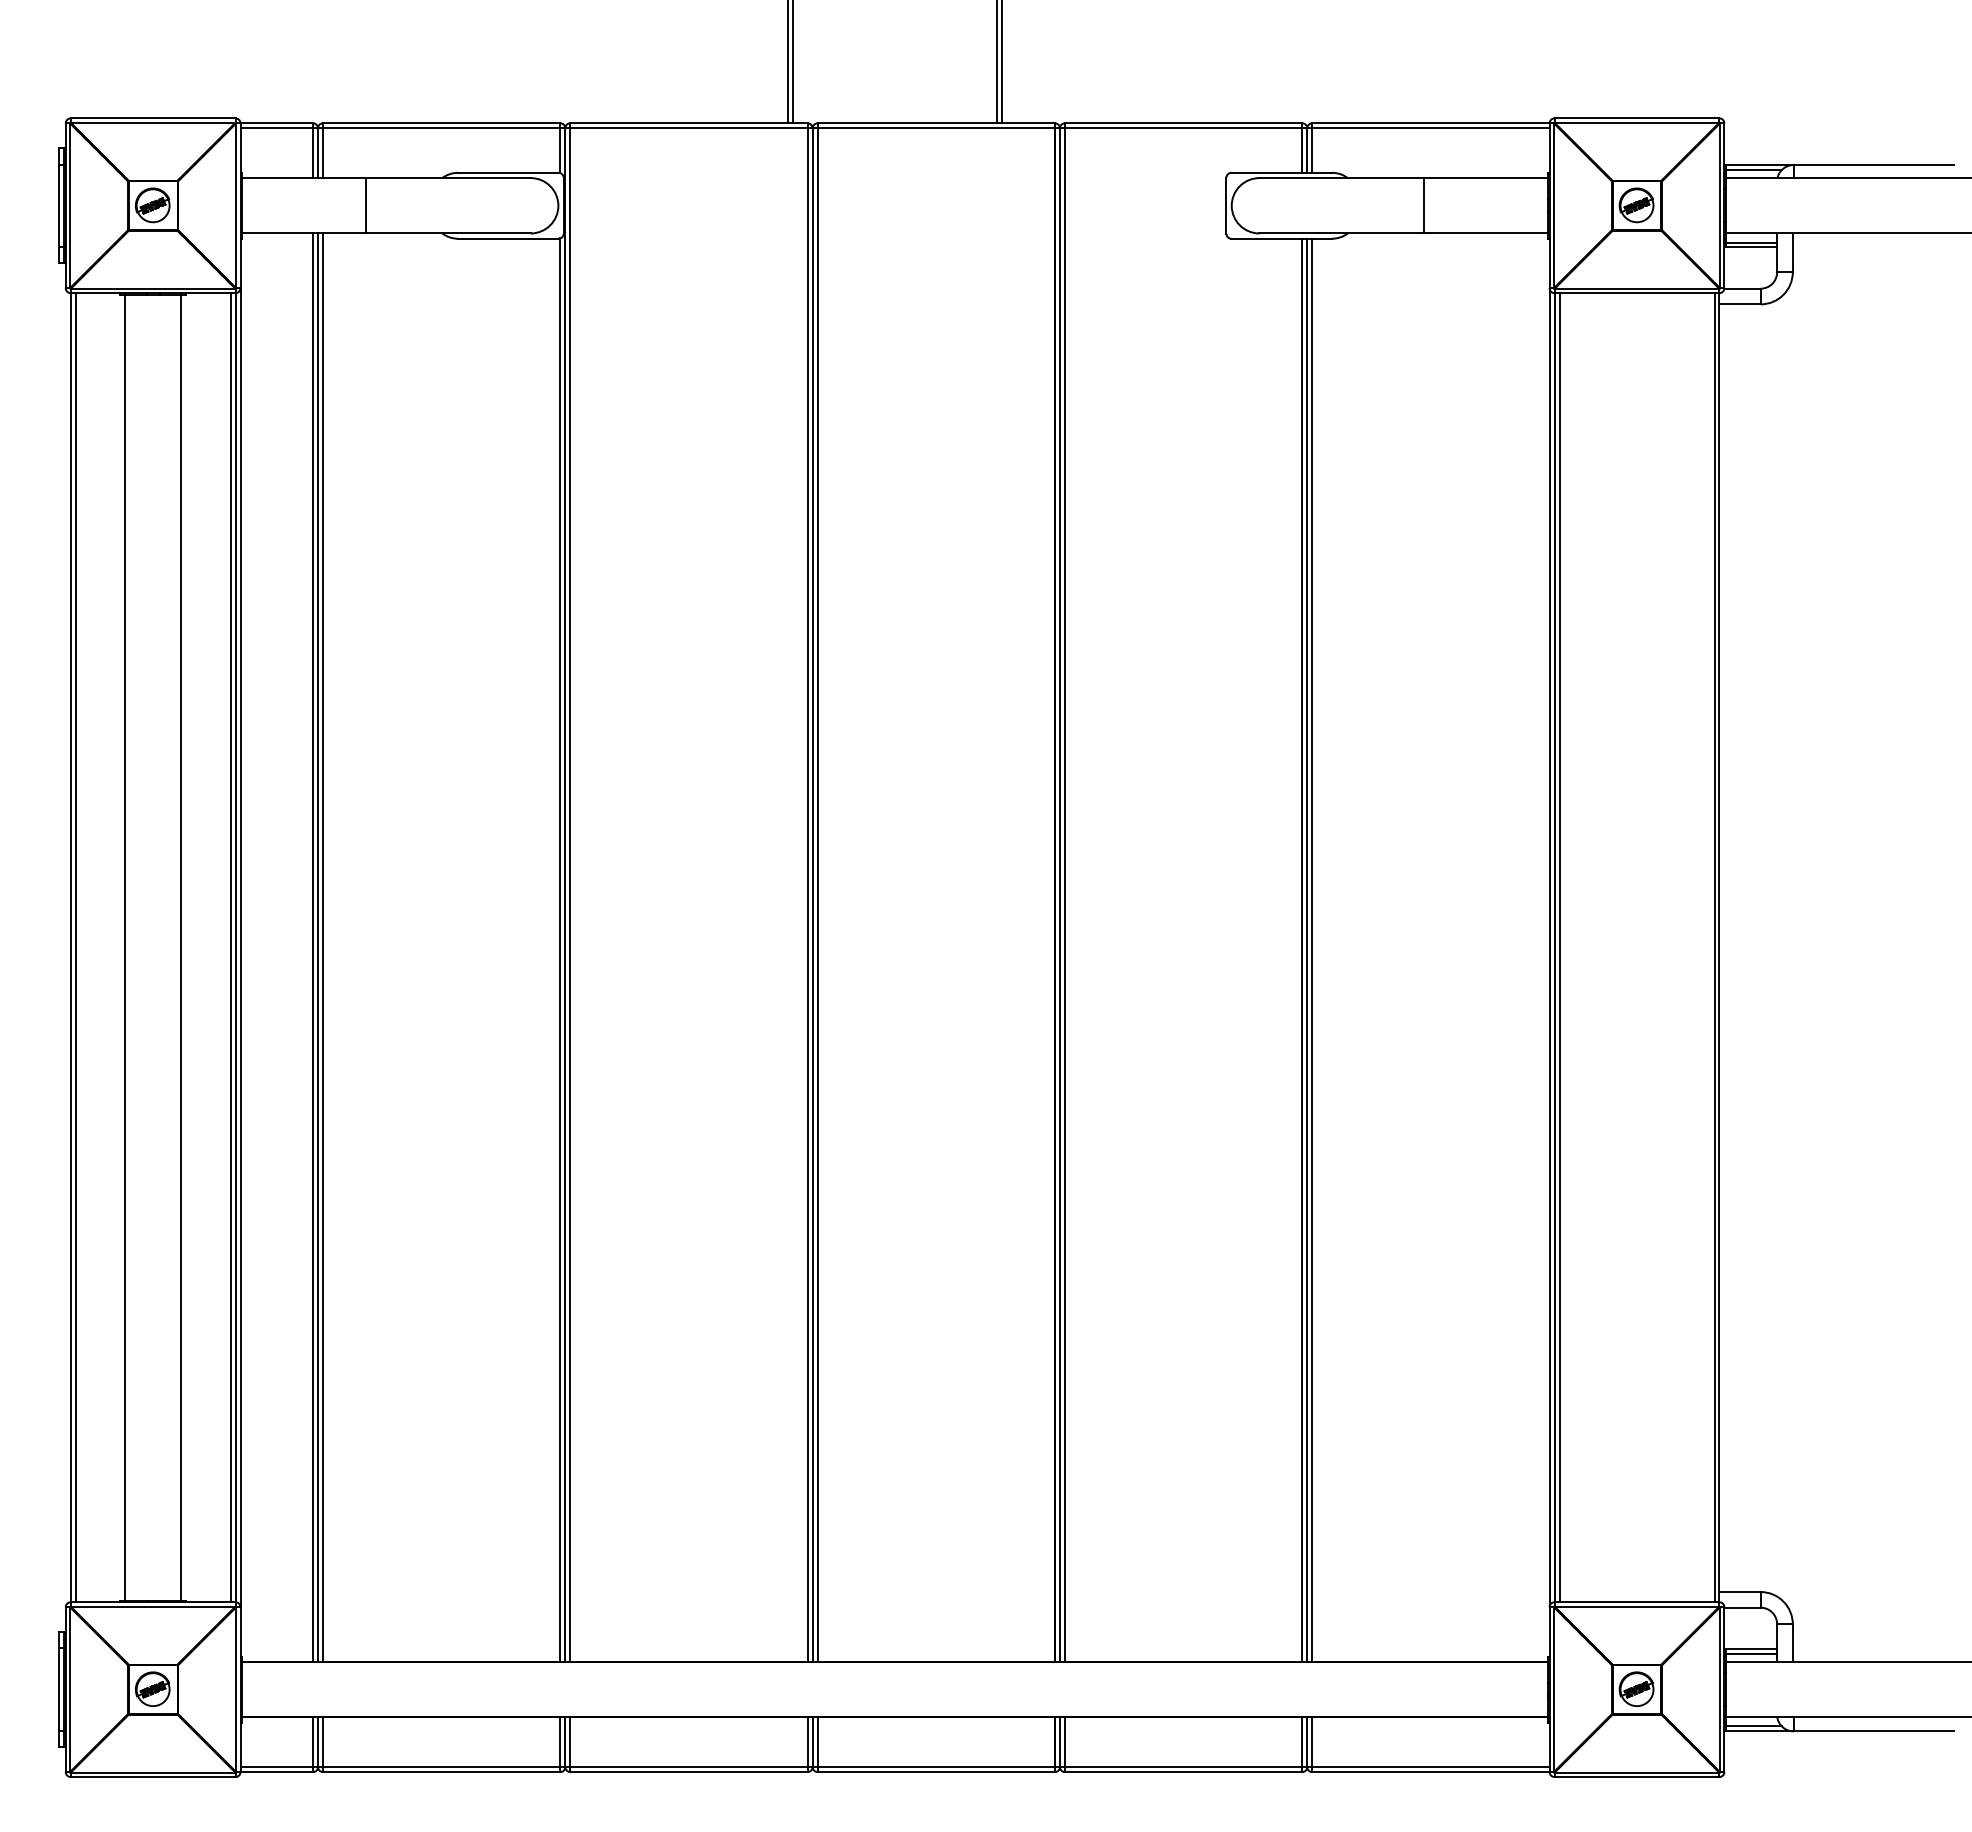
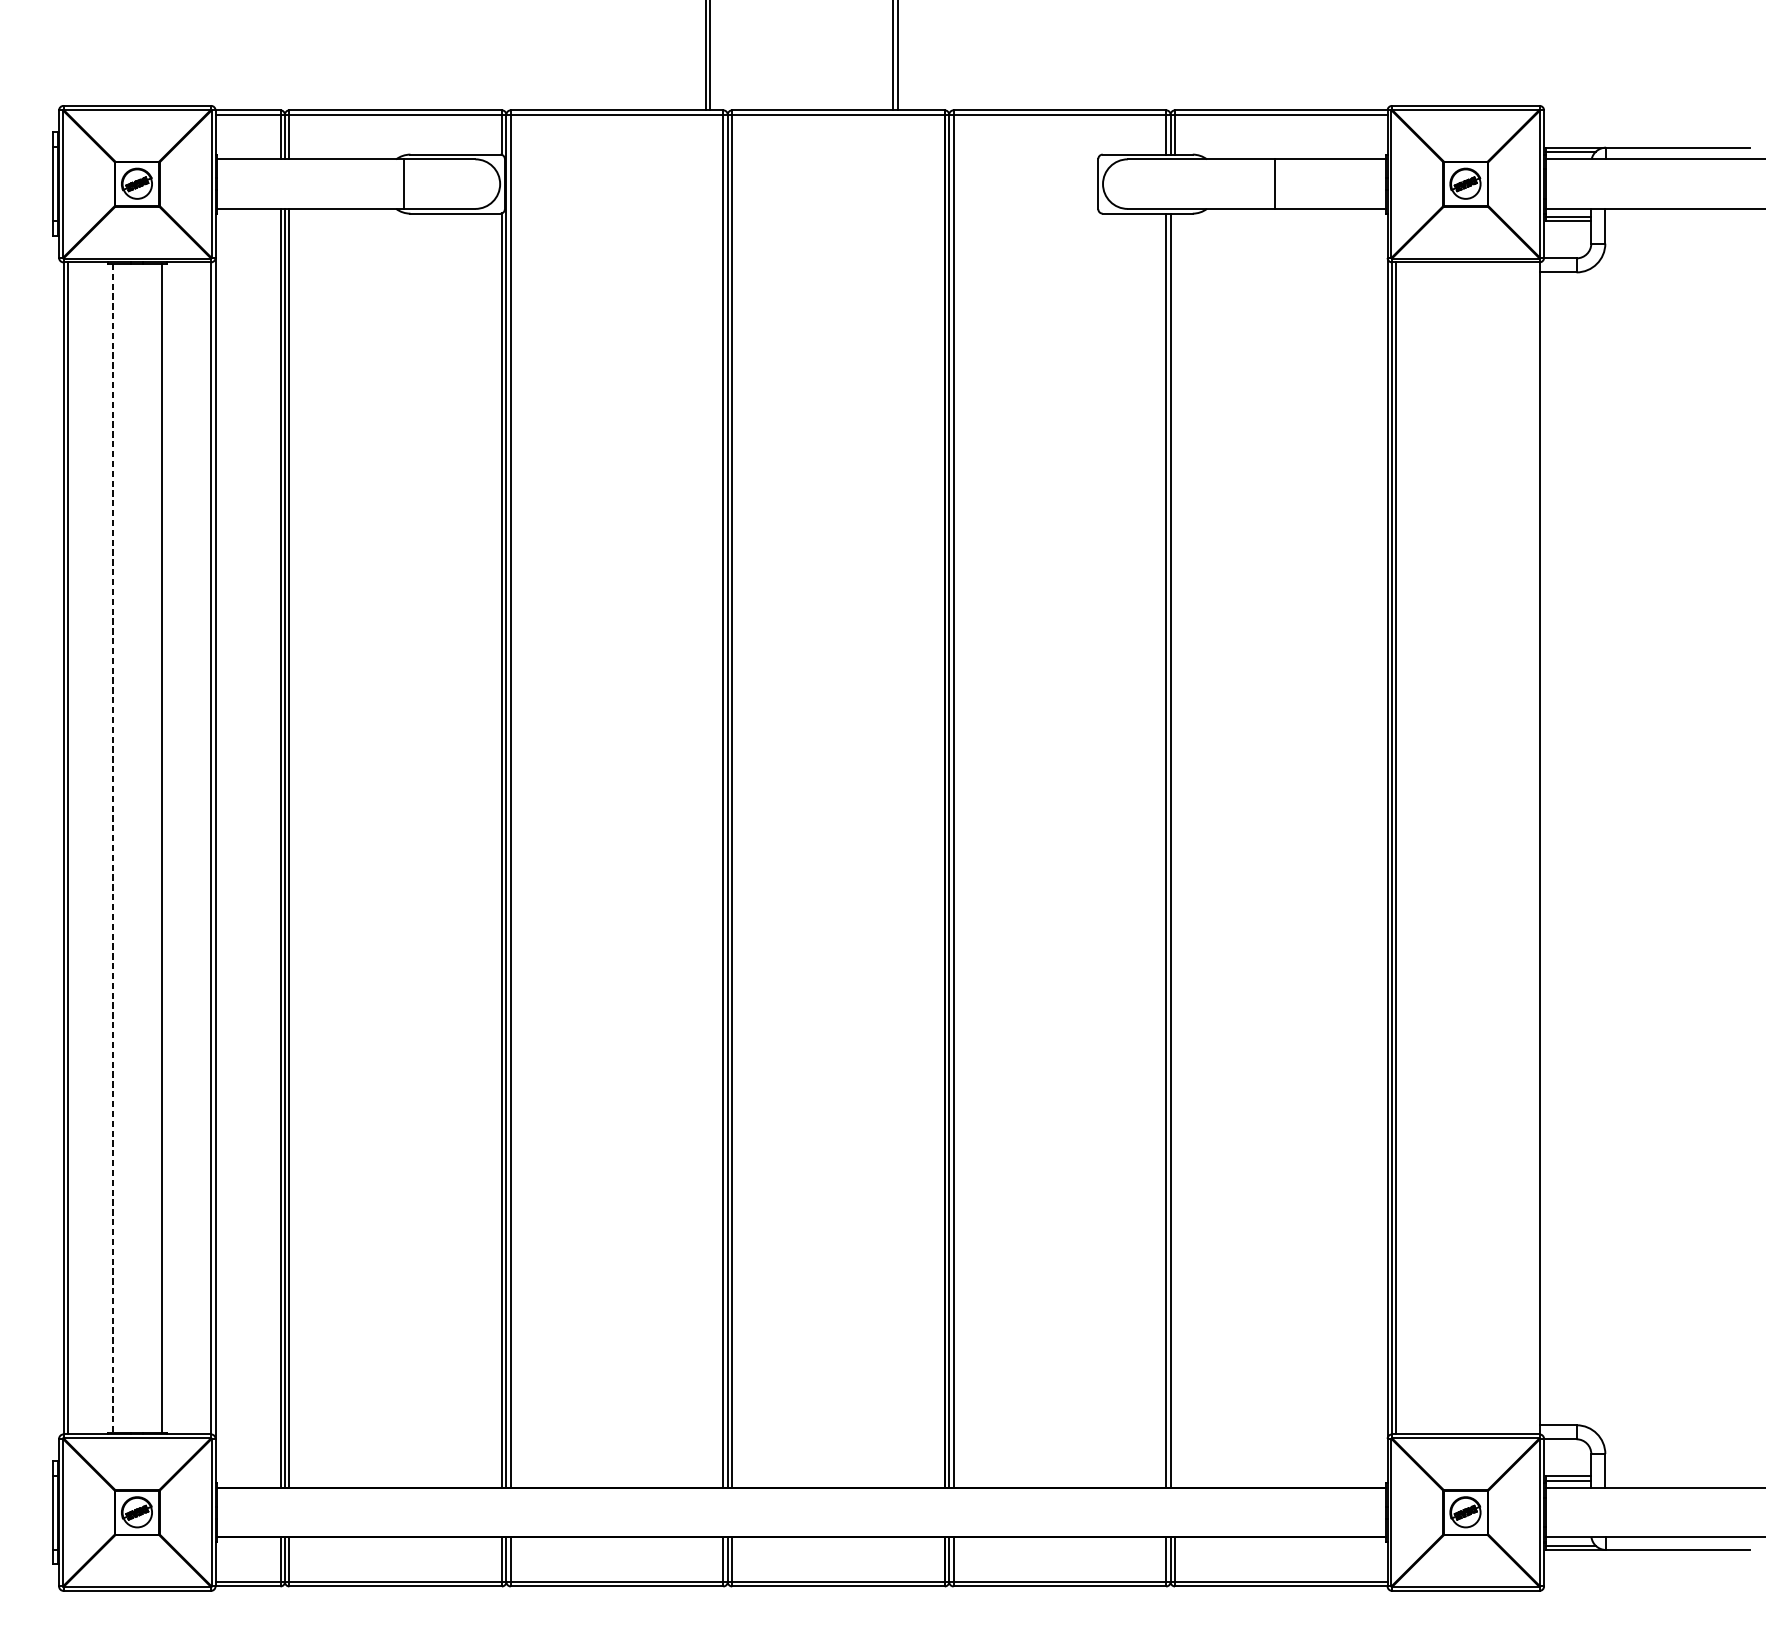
line: (365, 205) -> (403, 183), moved
line: (125, 947) -> (112, 848), solid -> dashed
line: (230, 947) -> (206, 848), removed
line: (1714, 947) -> (1535, 848), removed
line: (1312, 950) -> (1175, 850), removed

